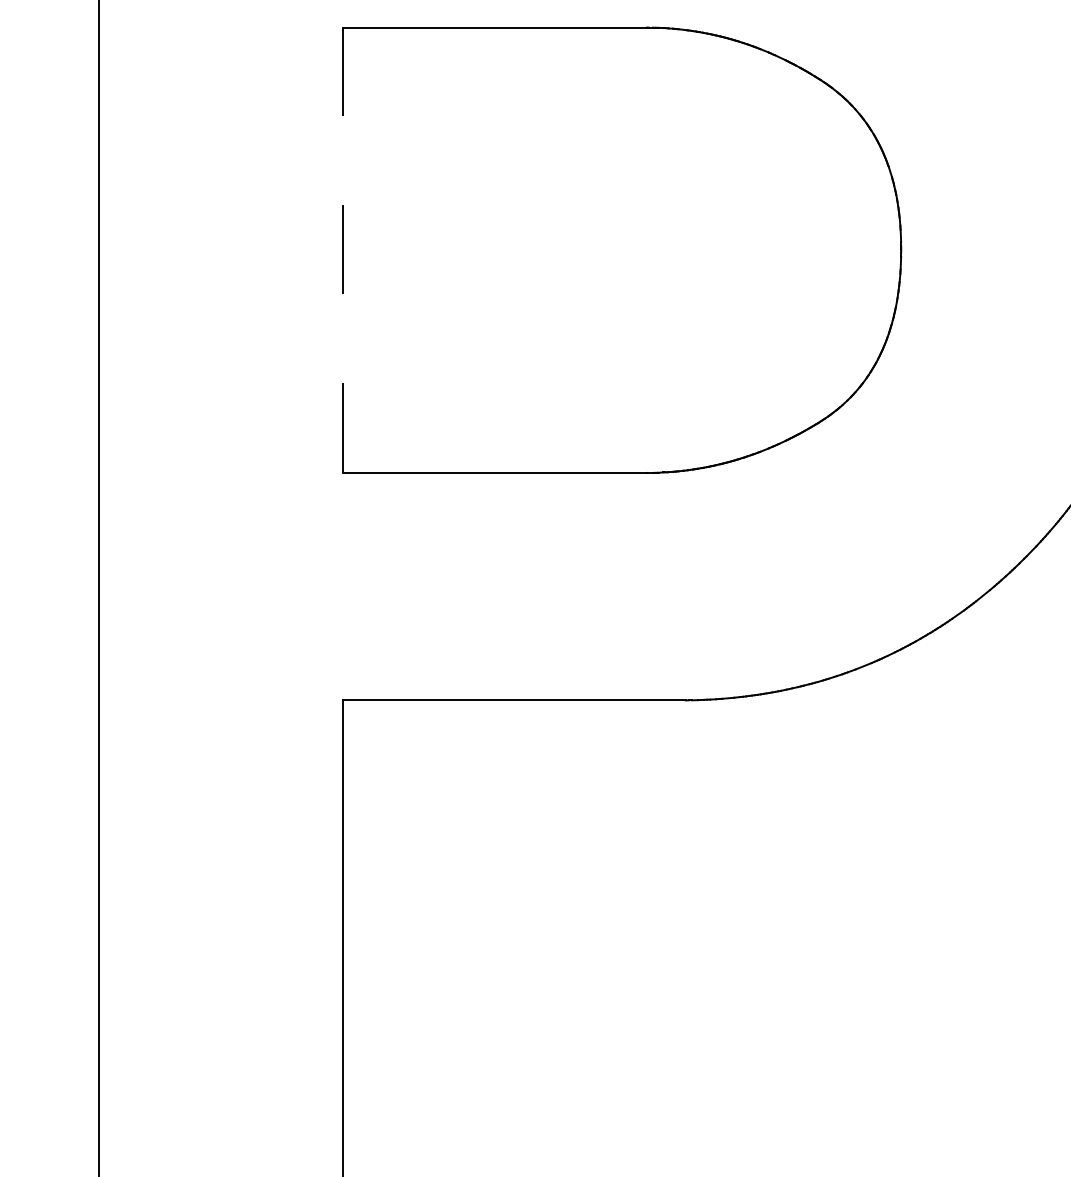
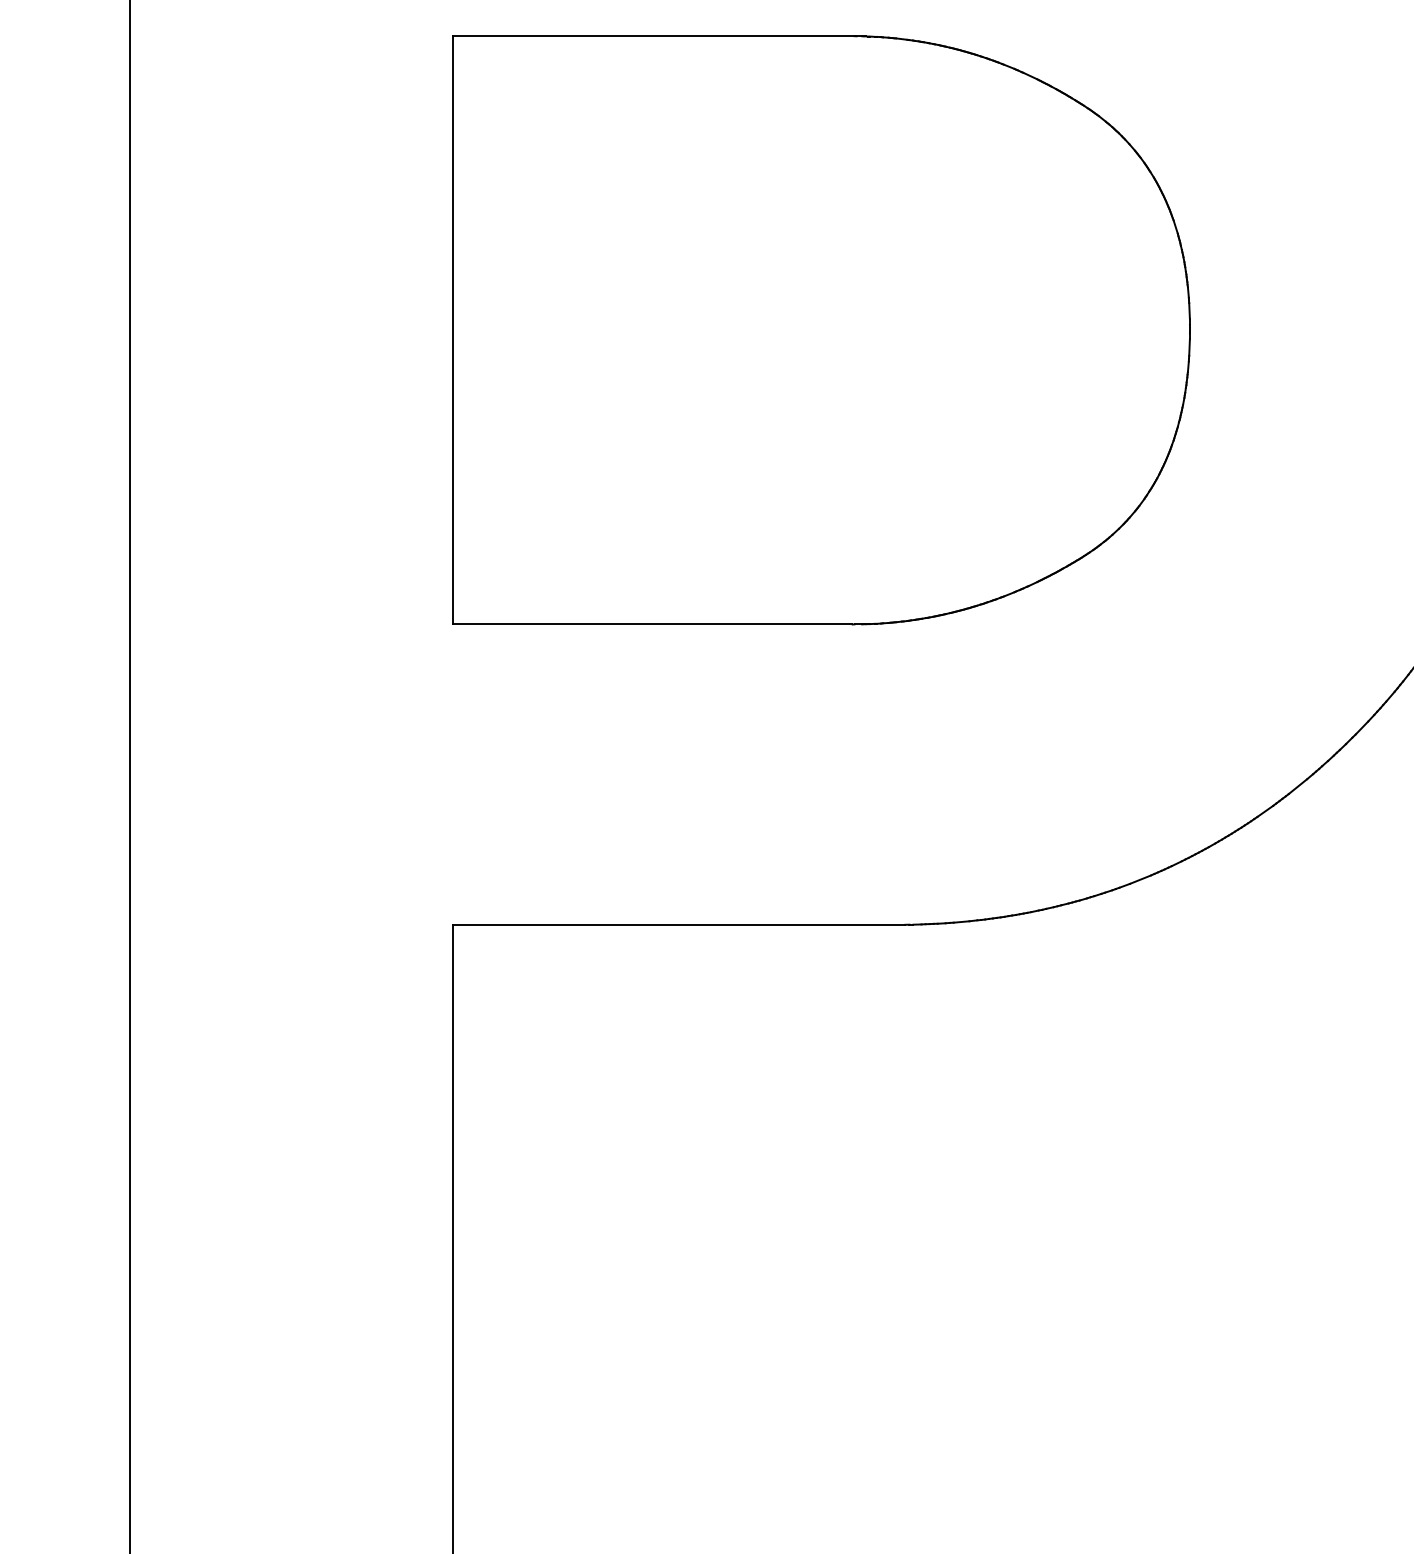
line: (343, 250) -> (453, 330), dashed -> solid

